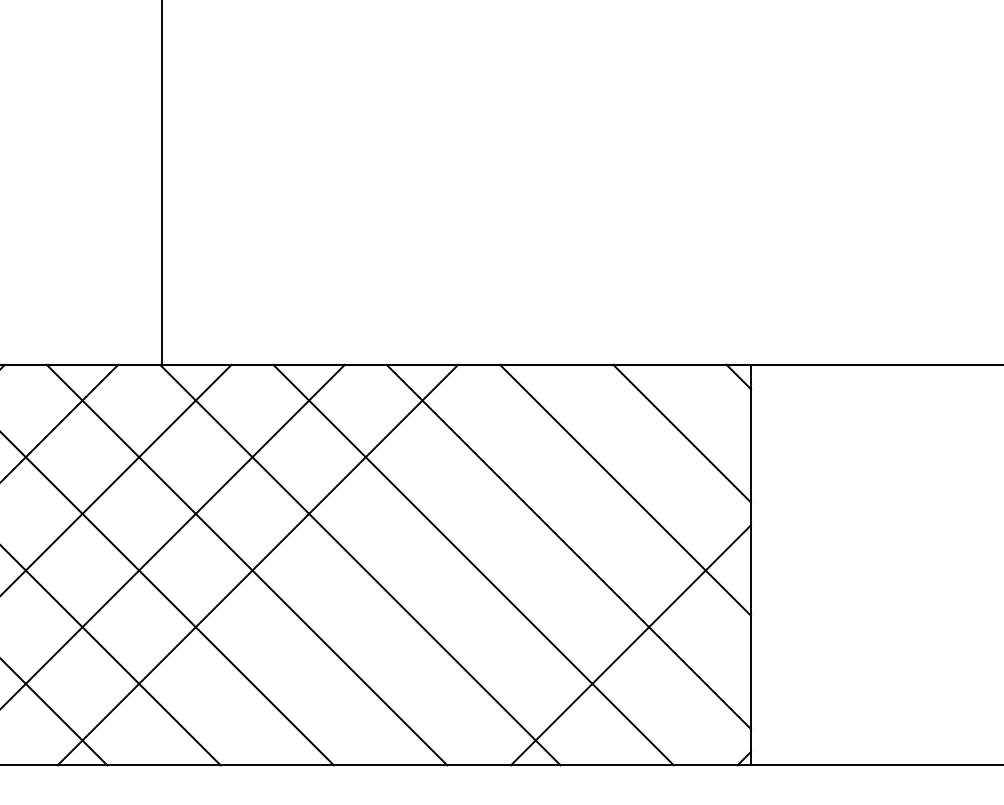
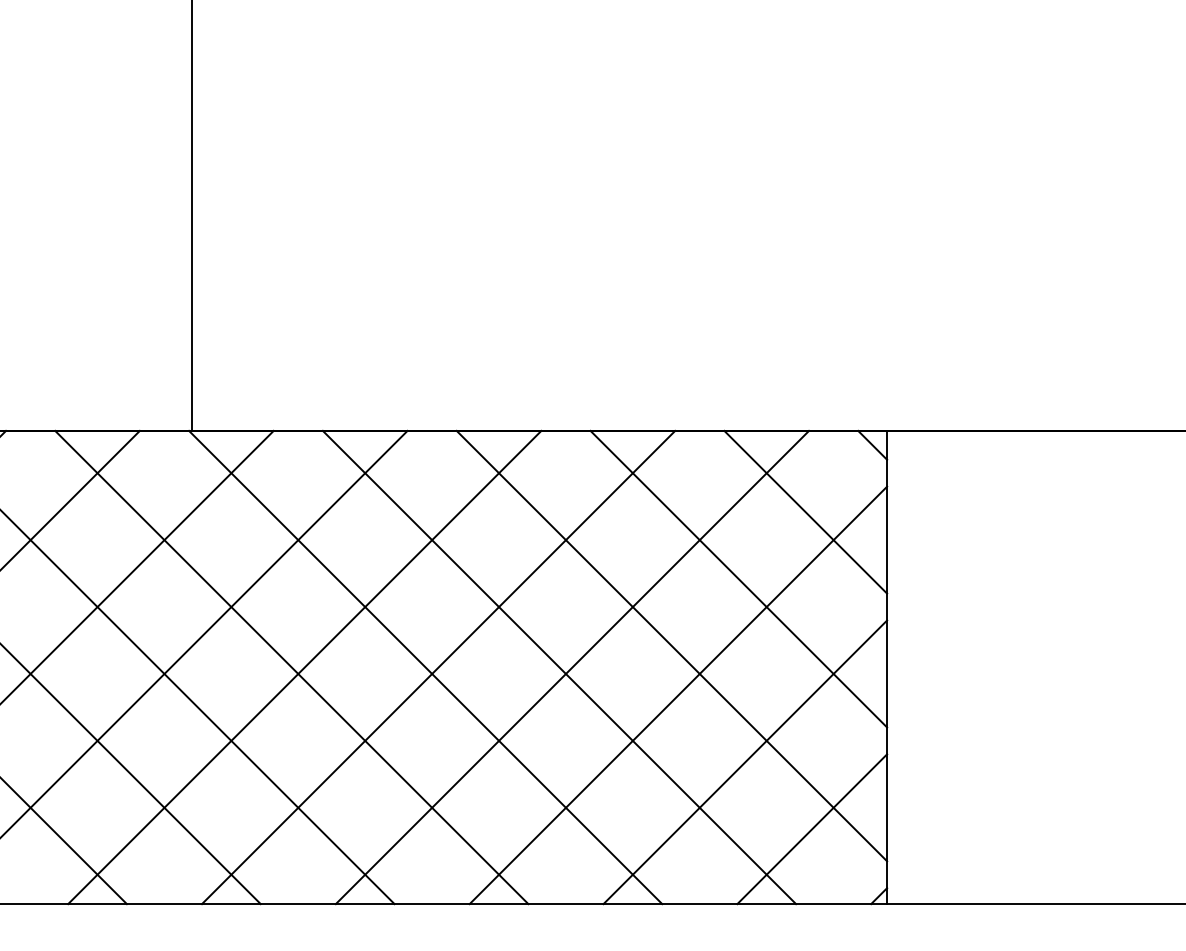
line: (370, 564) -> (437, 666), added
line: (484, 564) -> (572, 666), added
line: (574, 588) -> (678, 695), added
line: (687, 701) -> (812, 828), added

